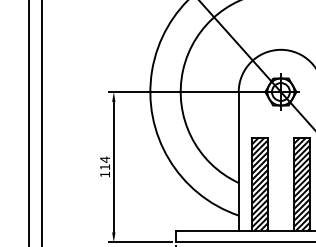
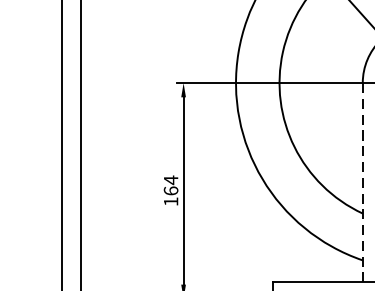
line: (238, 161) -> (362, 182), solid -> dashed
text: (105, 167) -> (171, 191), 114 -> 164

